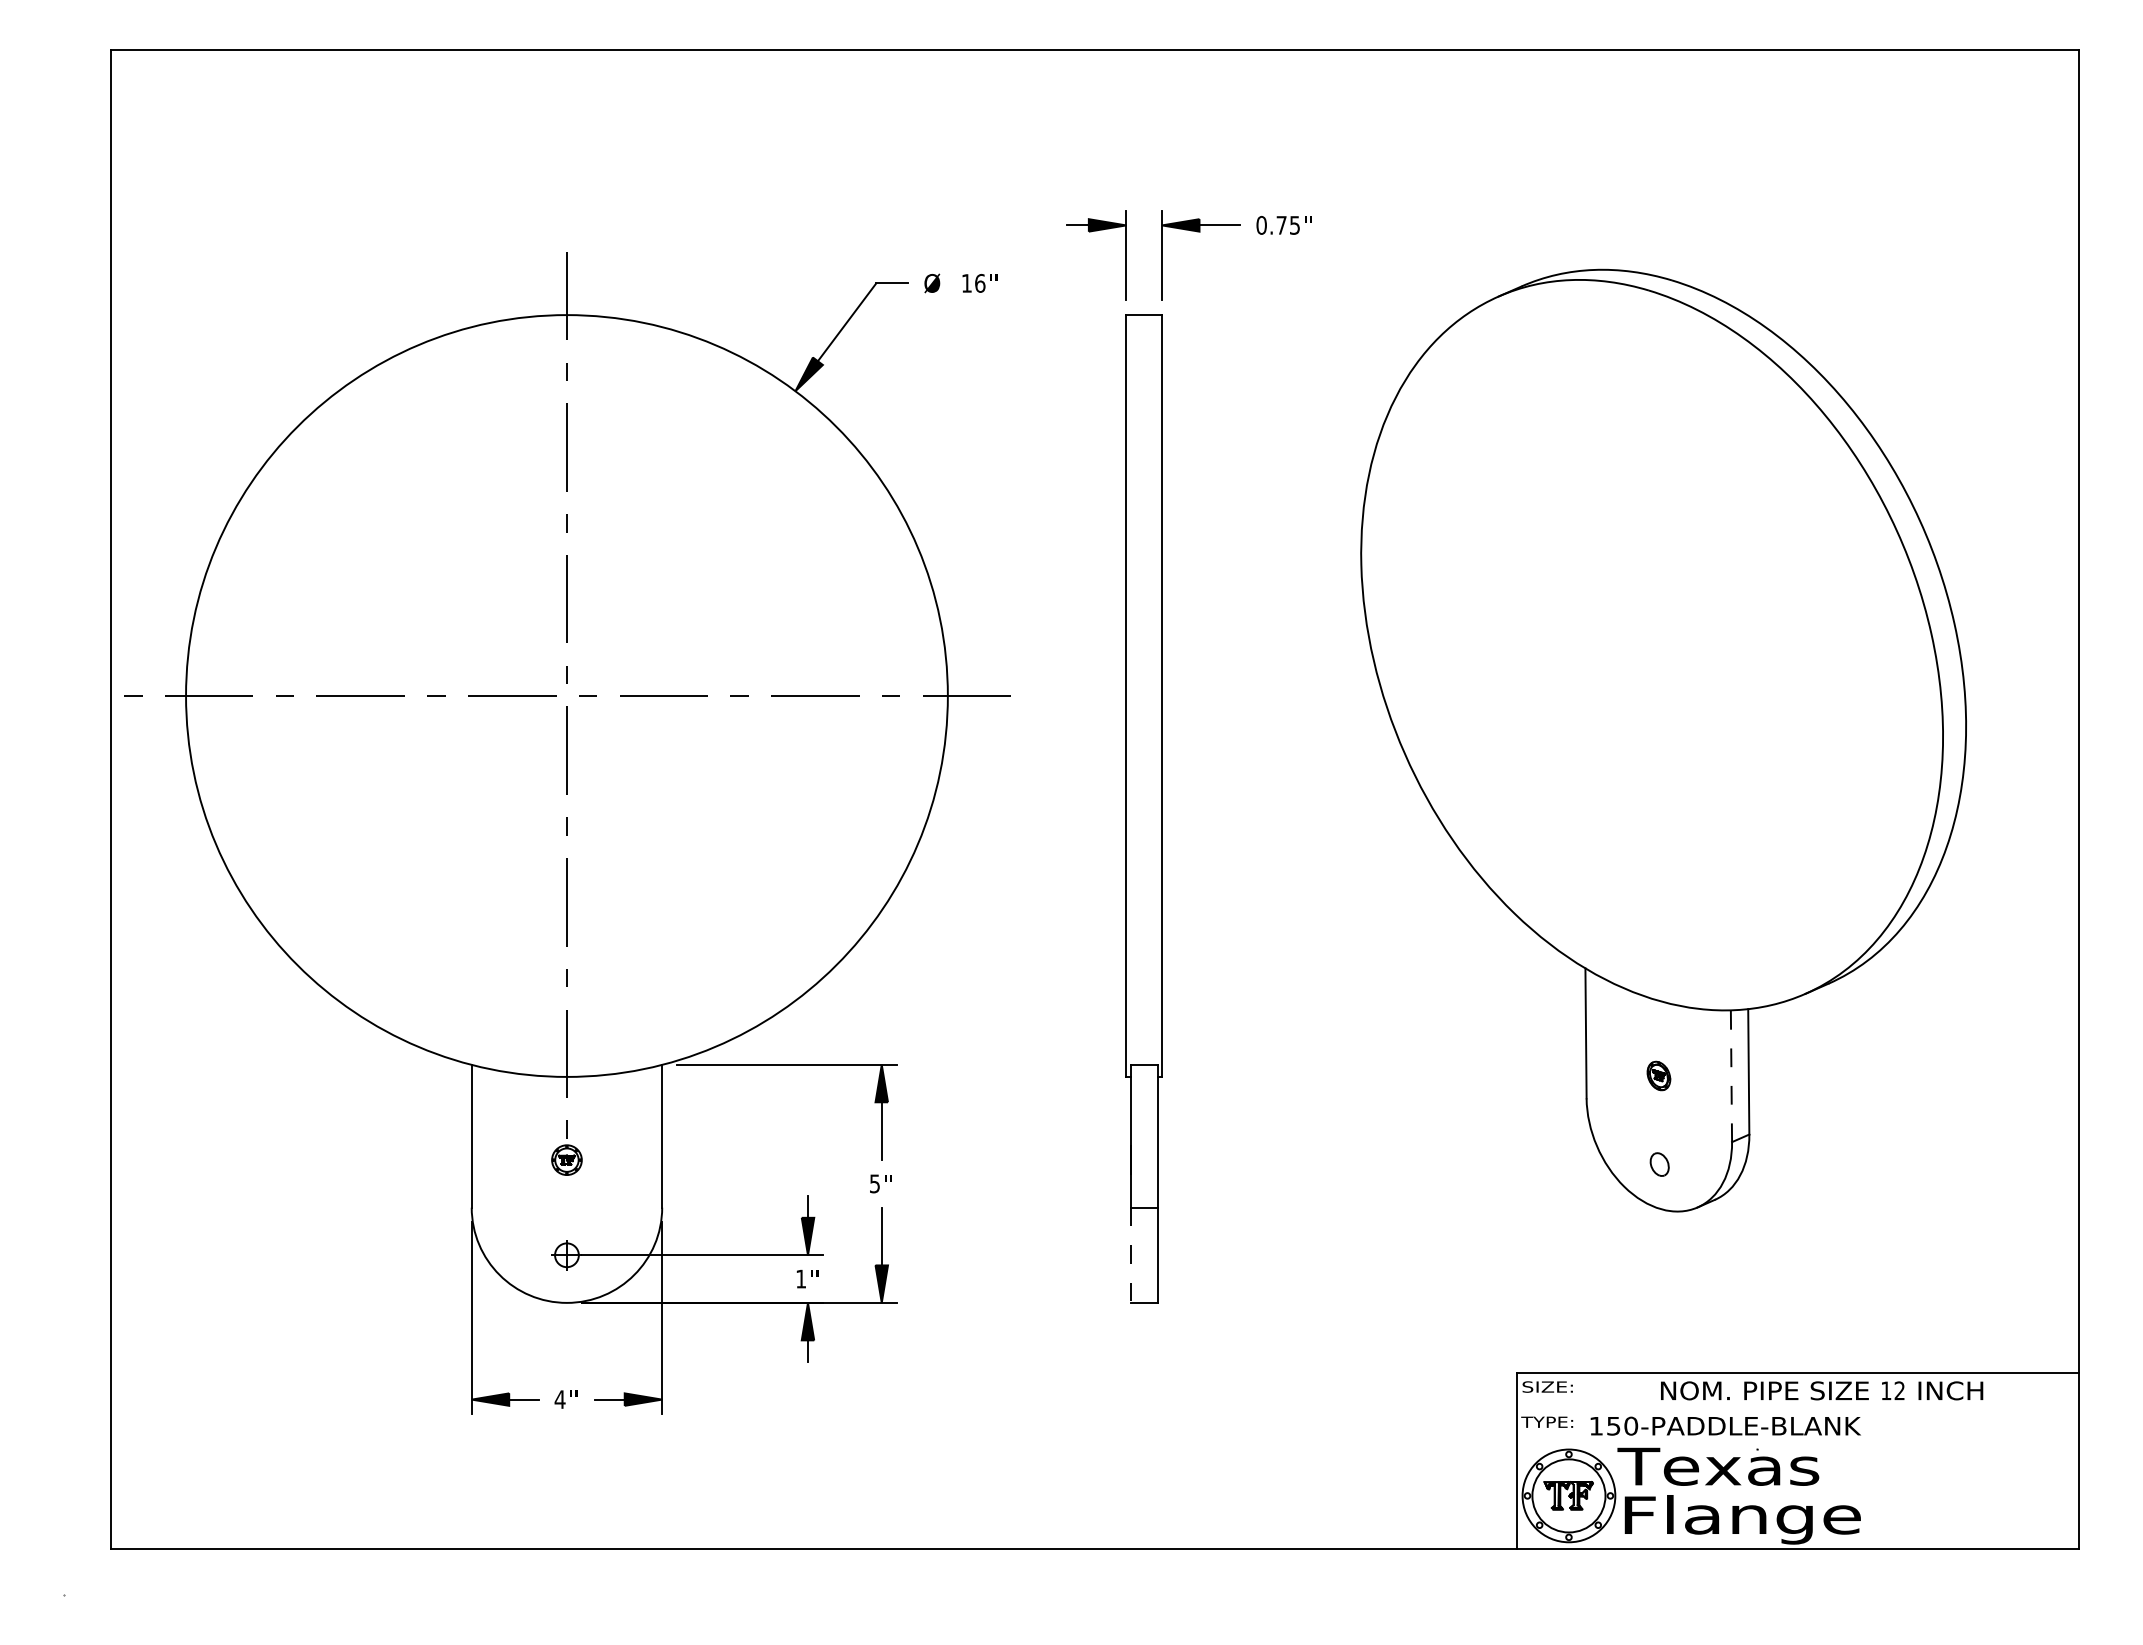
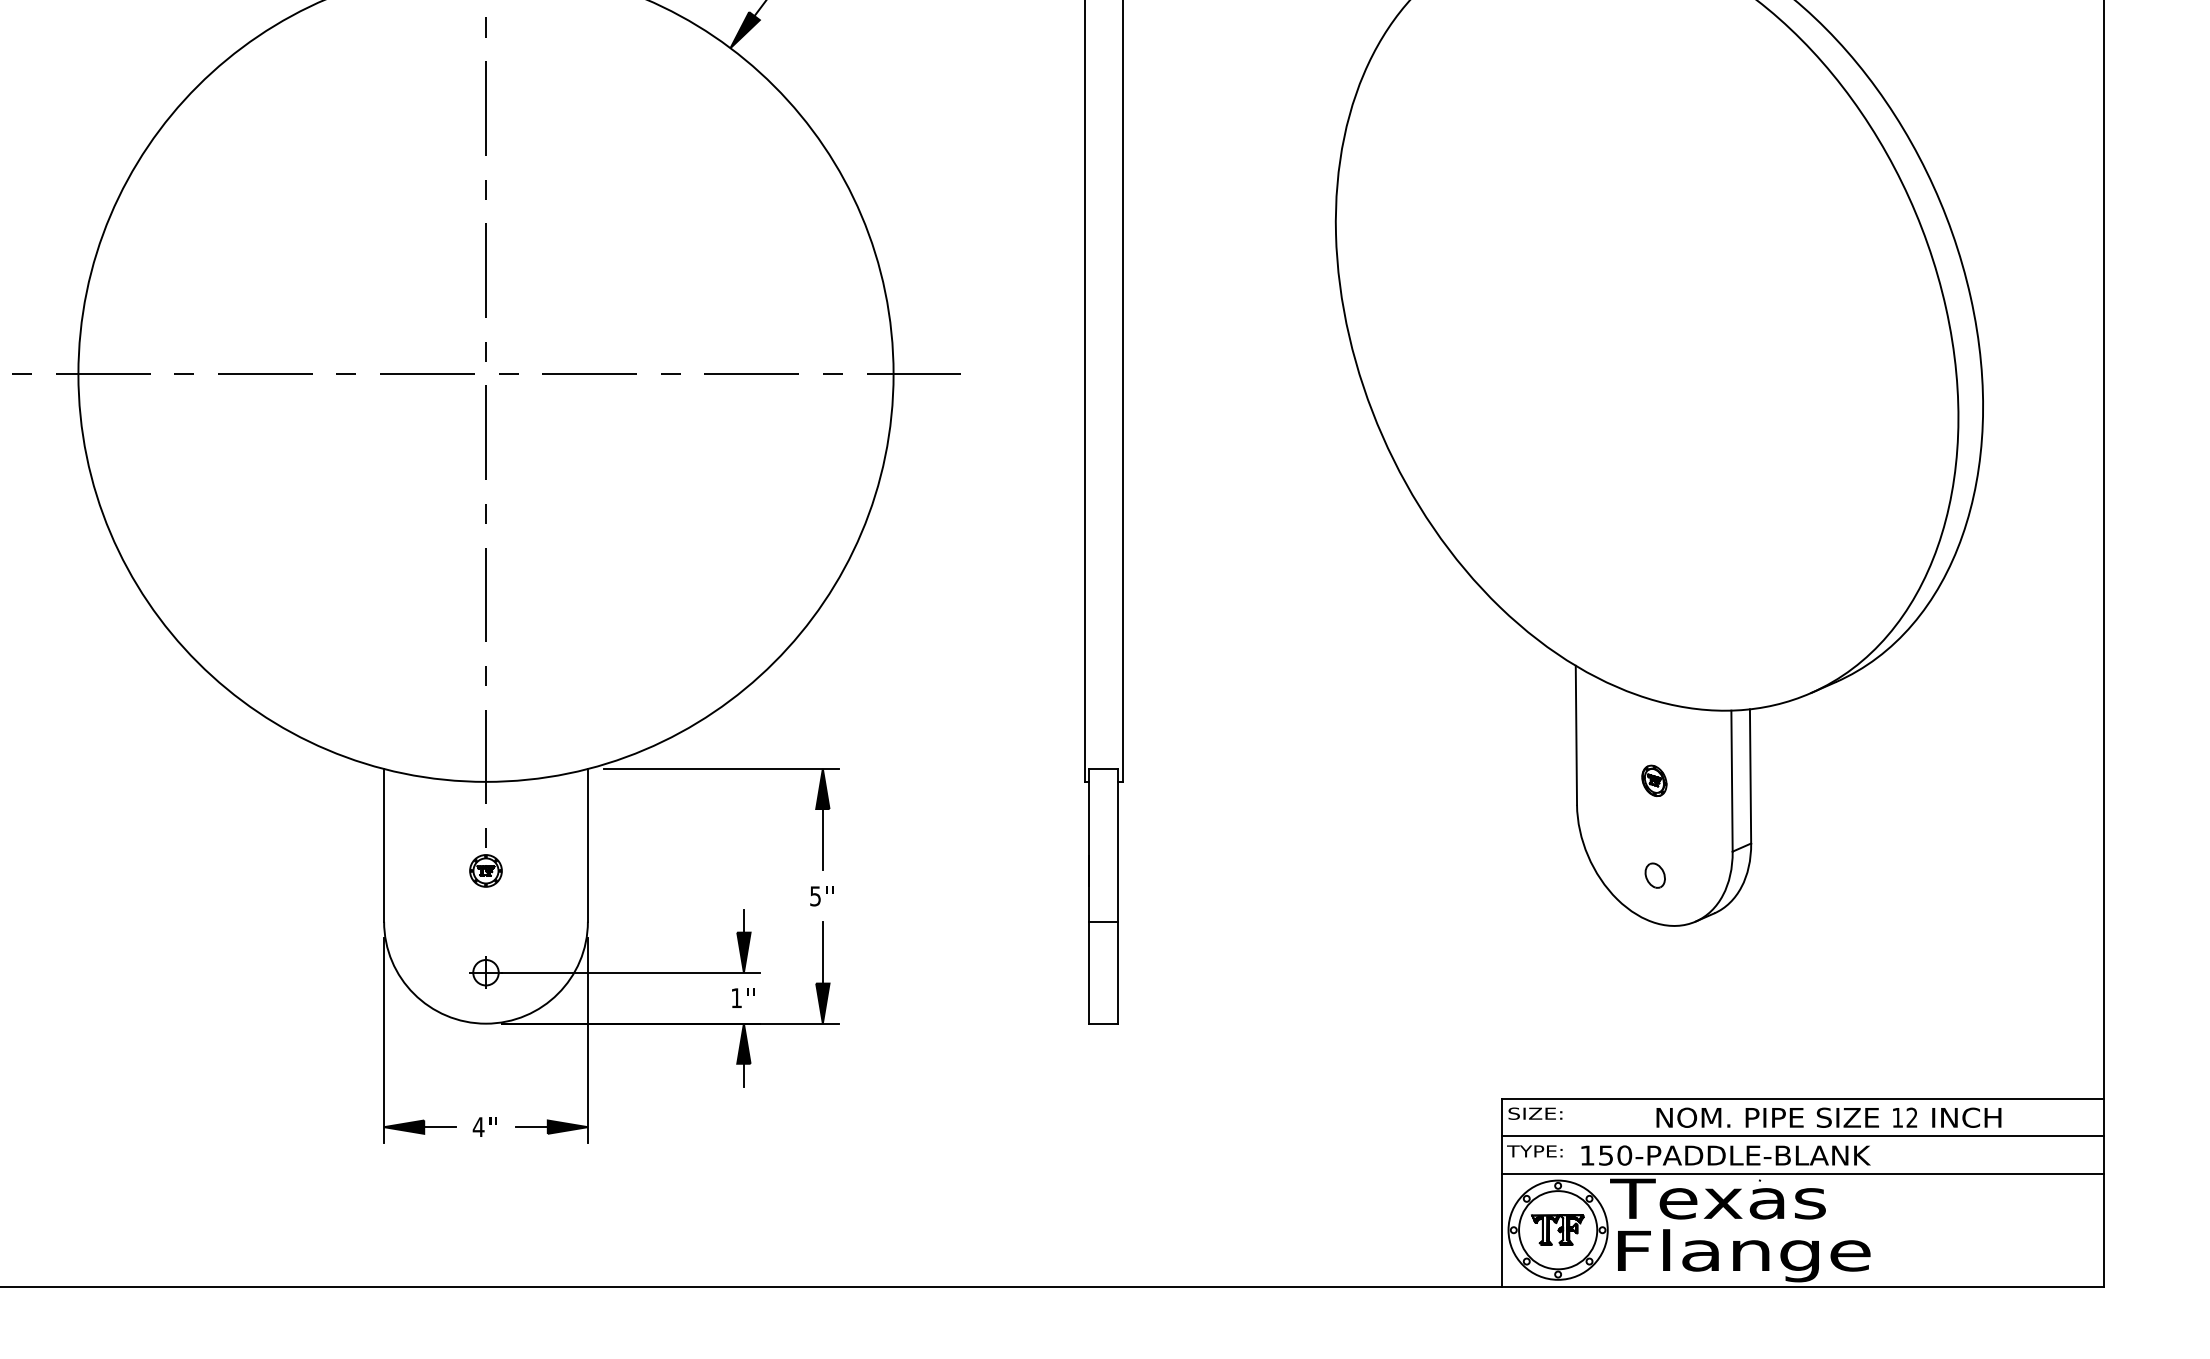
line: (1731, 1076) -> (1732, 781), dashed -> solid
line: (1130, 1255) -> (1088, 972), dashed -> solid
line: (1797, 1408) -> (1802, 1136), added
line: (1797, 1443) -> (1802, 1174), added

